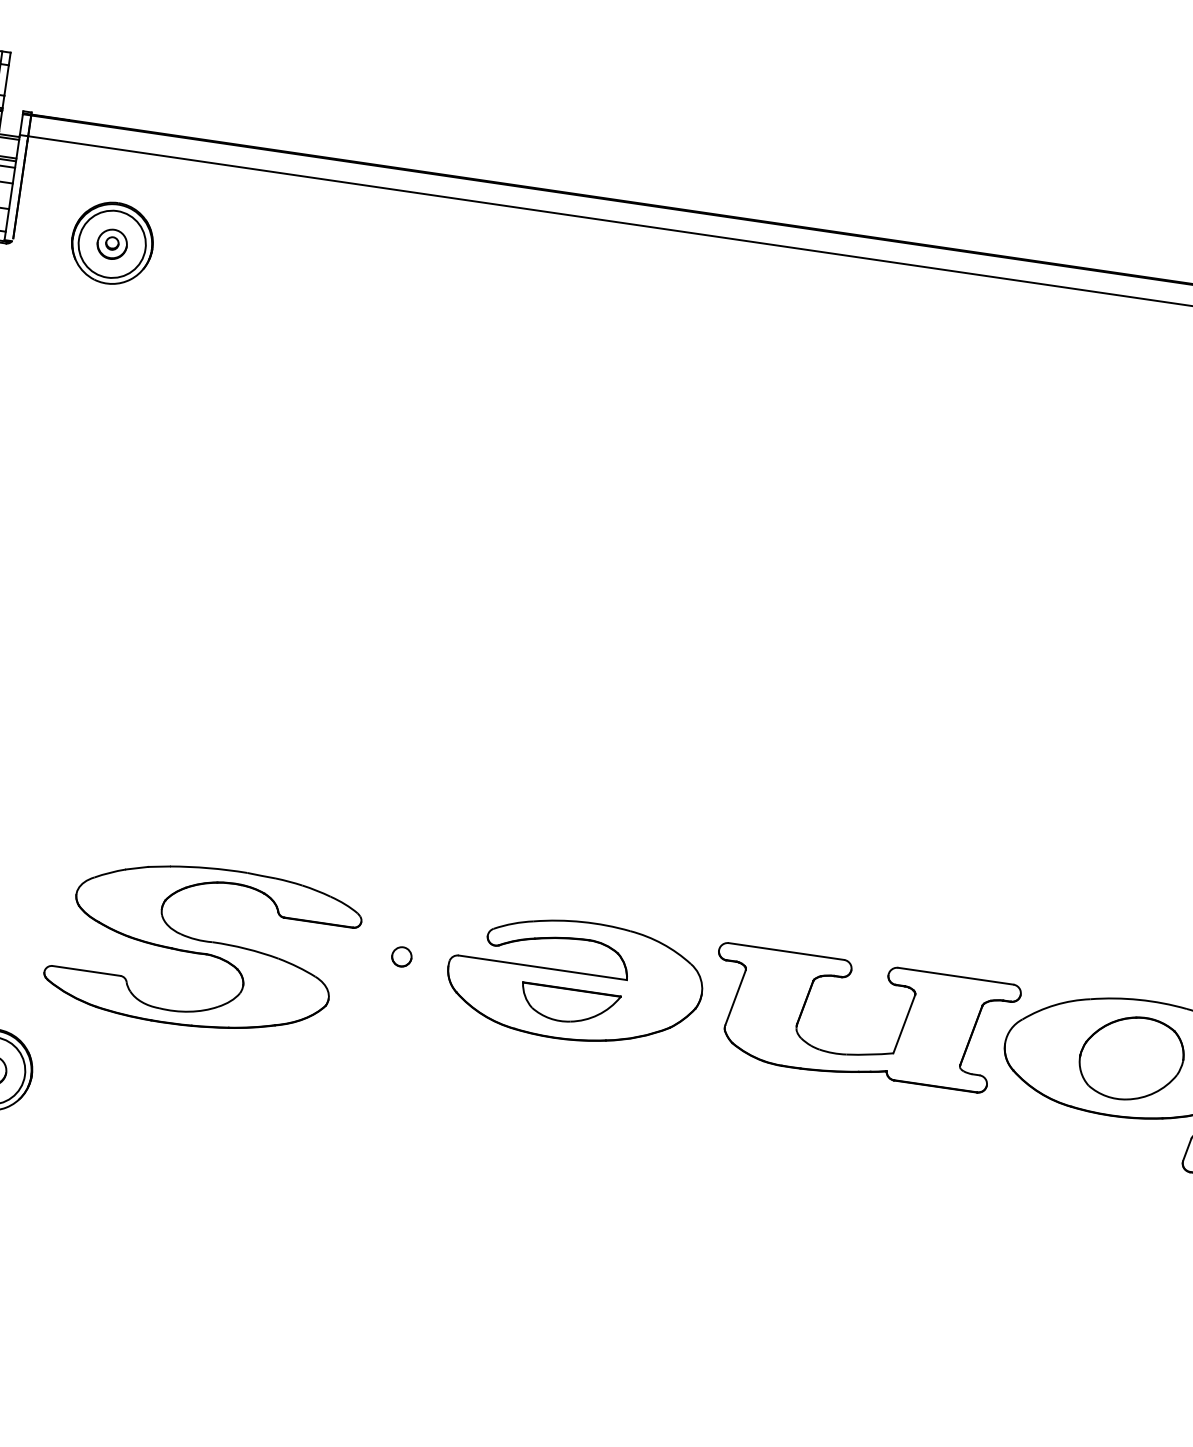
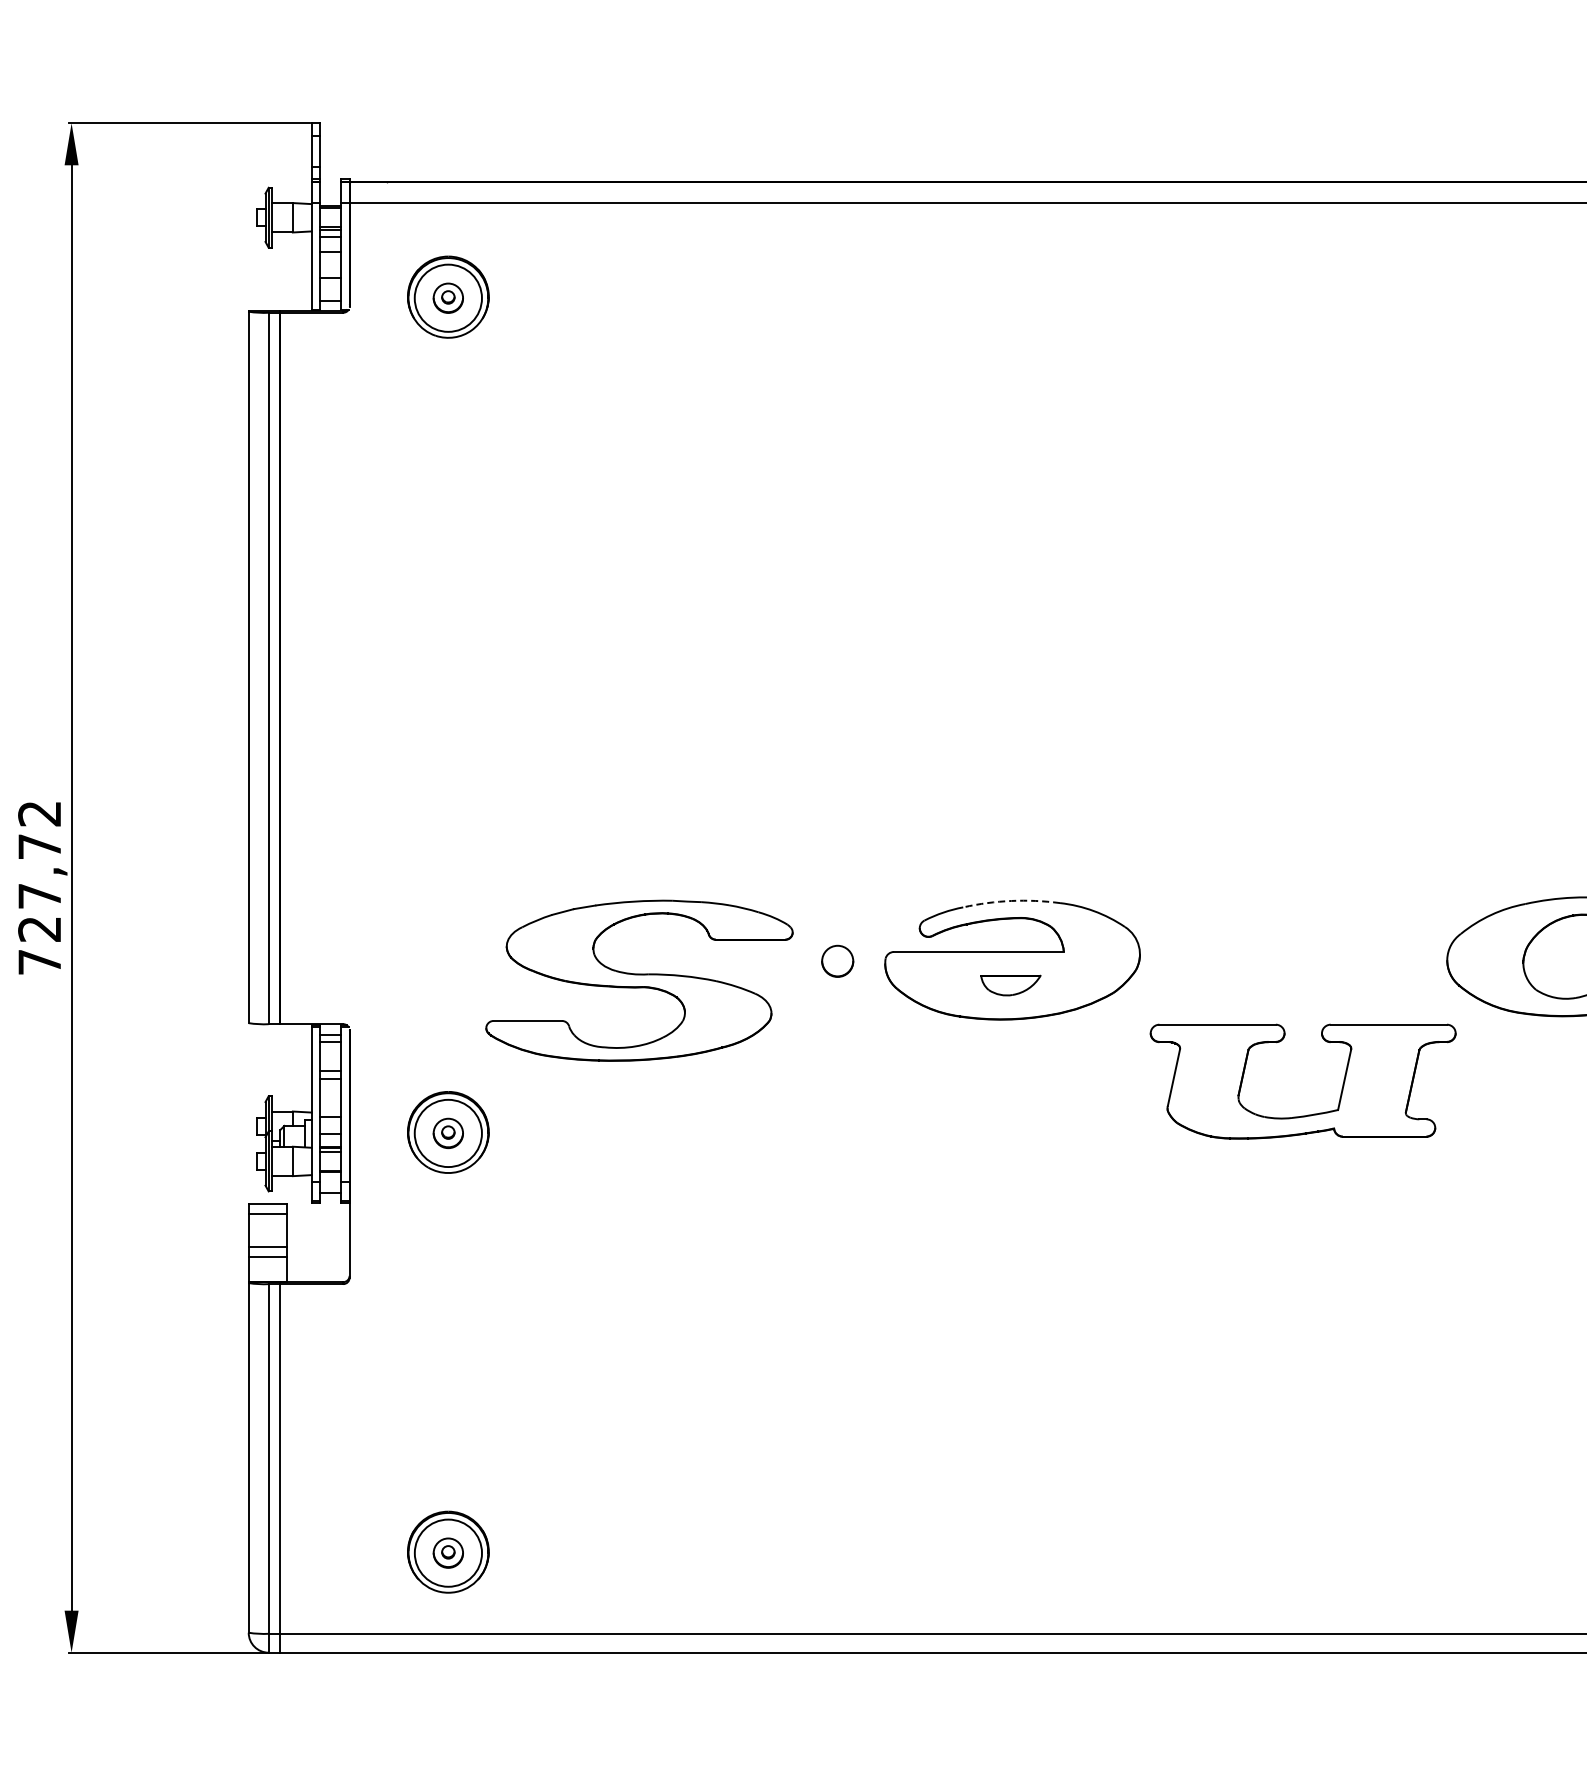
arc: (582, 921) -> (1011, 900), solid -> dashed
circle: (401, 956) -> (837, 961), size x1.6
part: (569, 1005) -> (1010, 985), size x0.6
part: (863, 1053) -> (1308, 1114), moved

